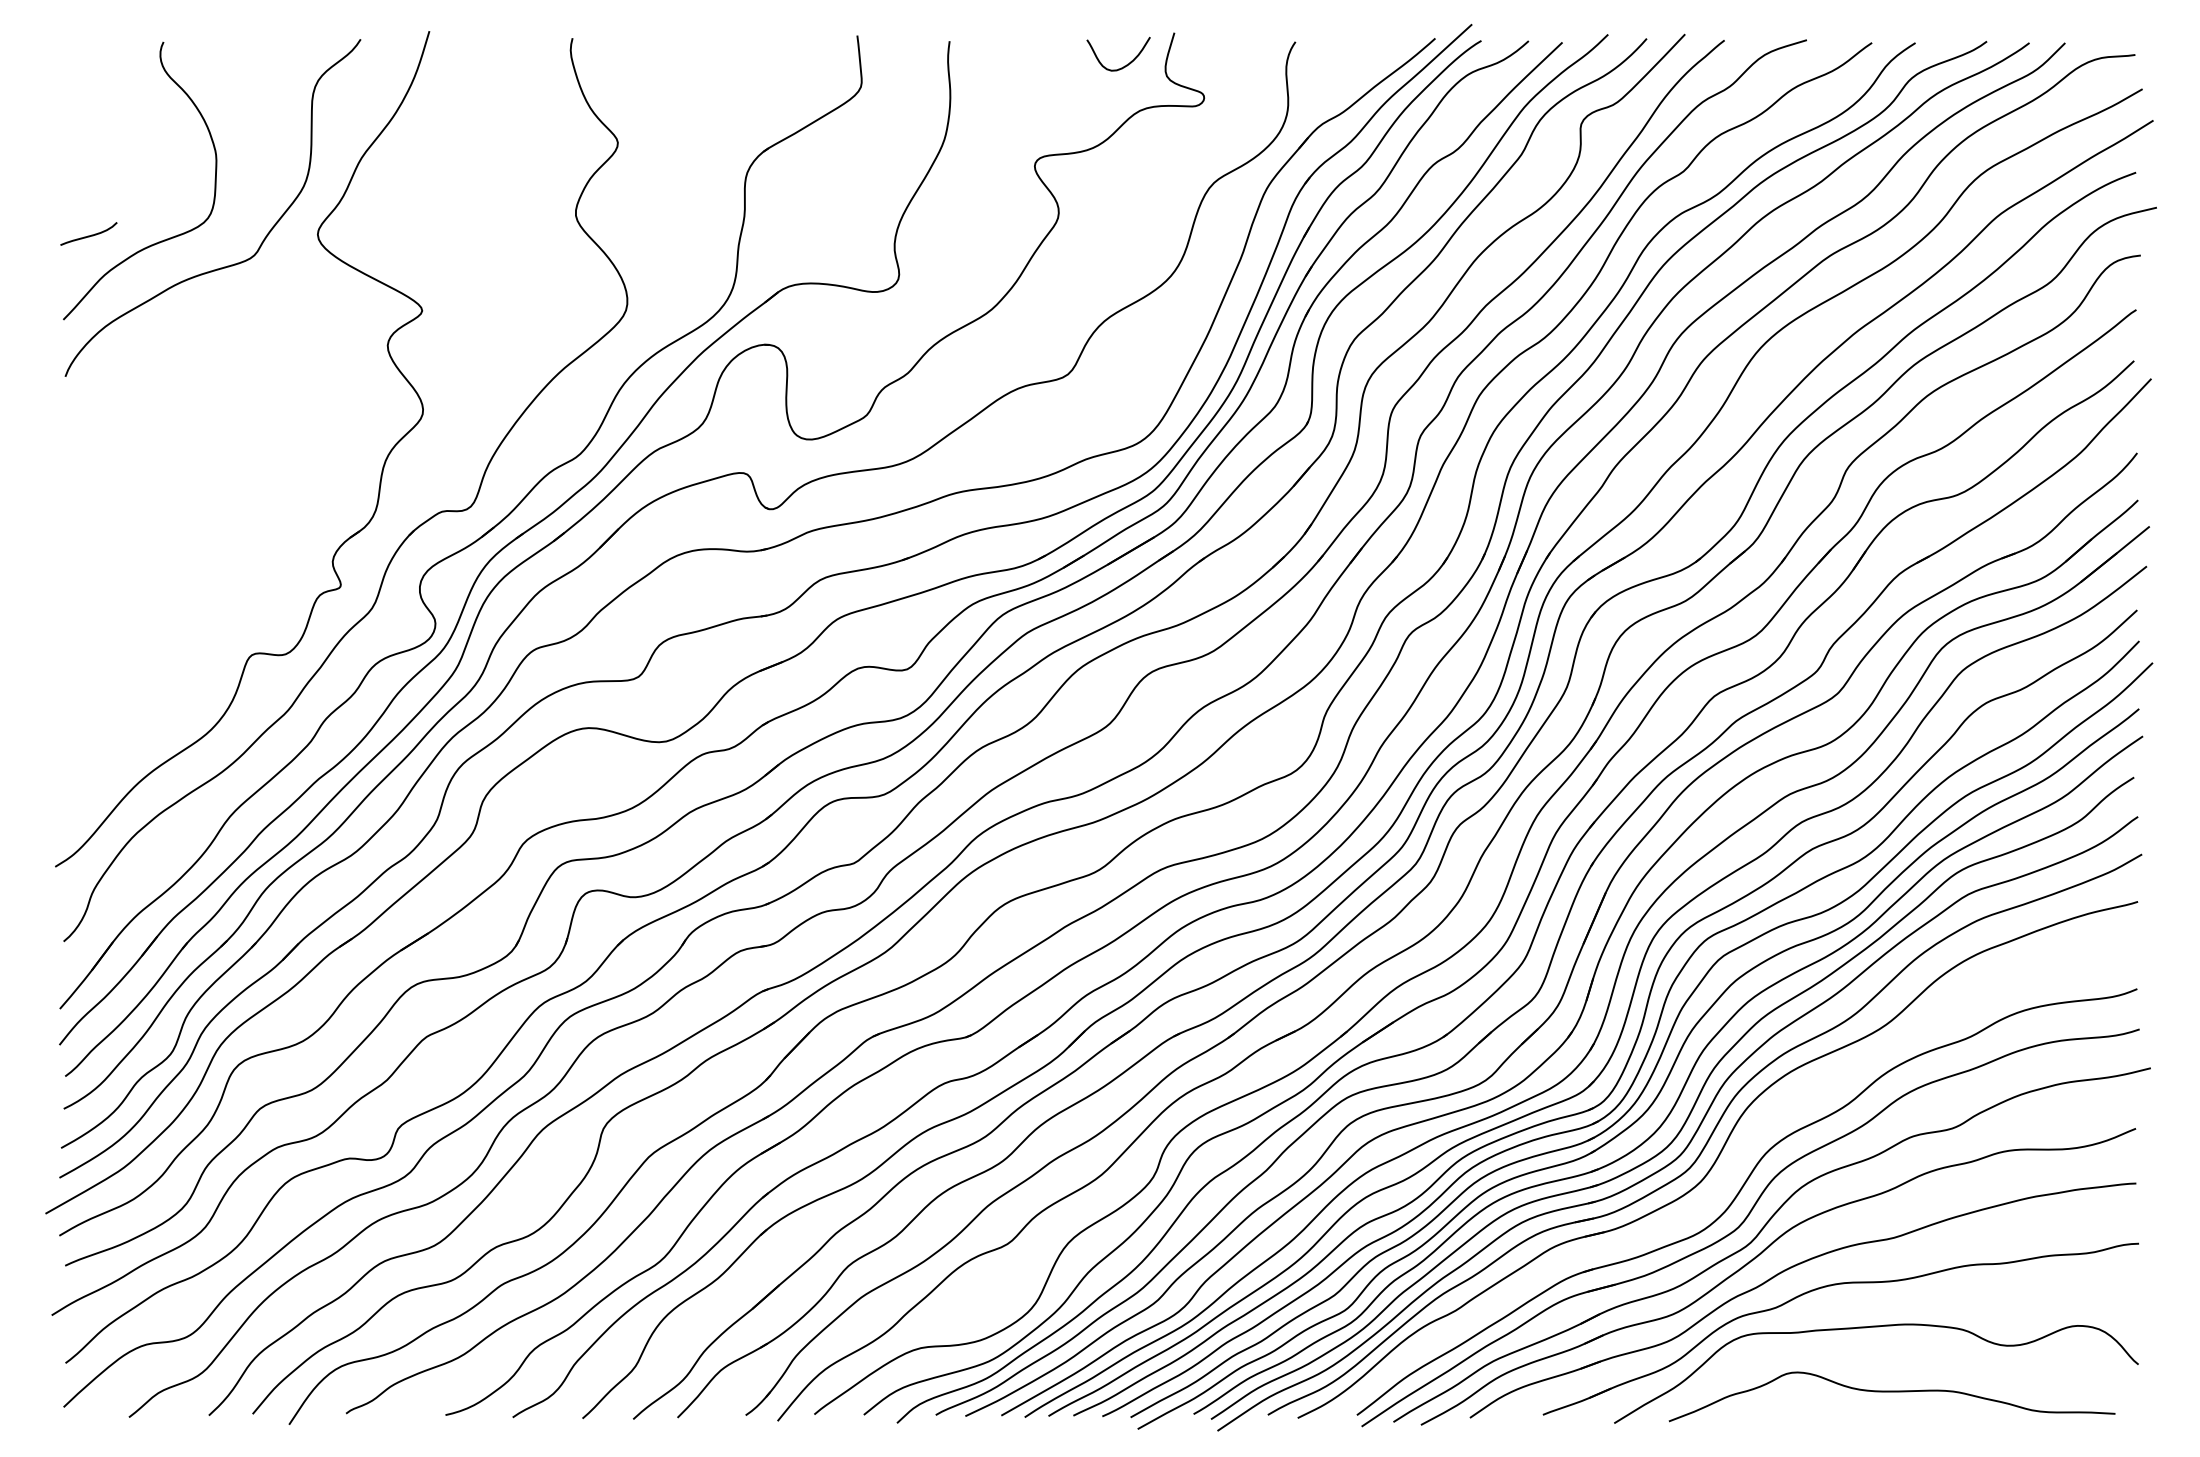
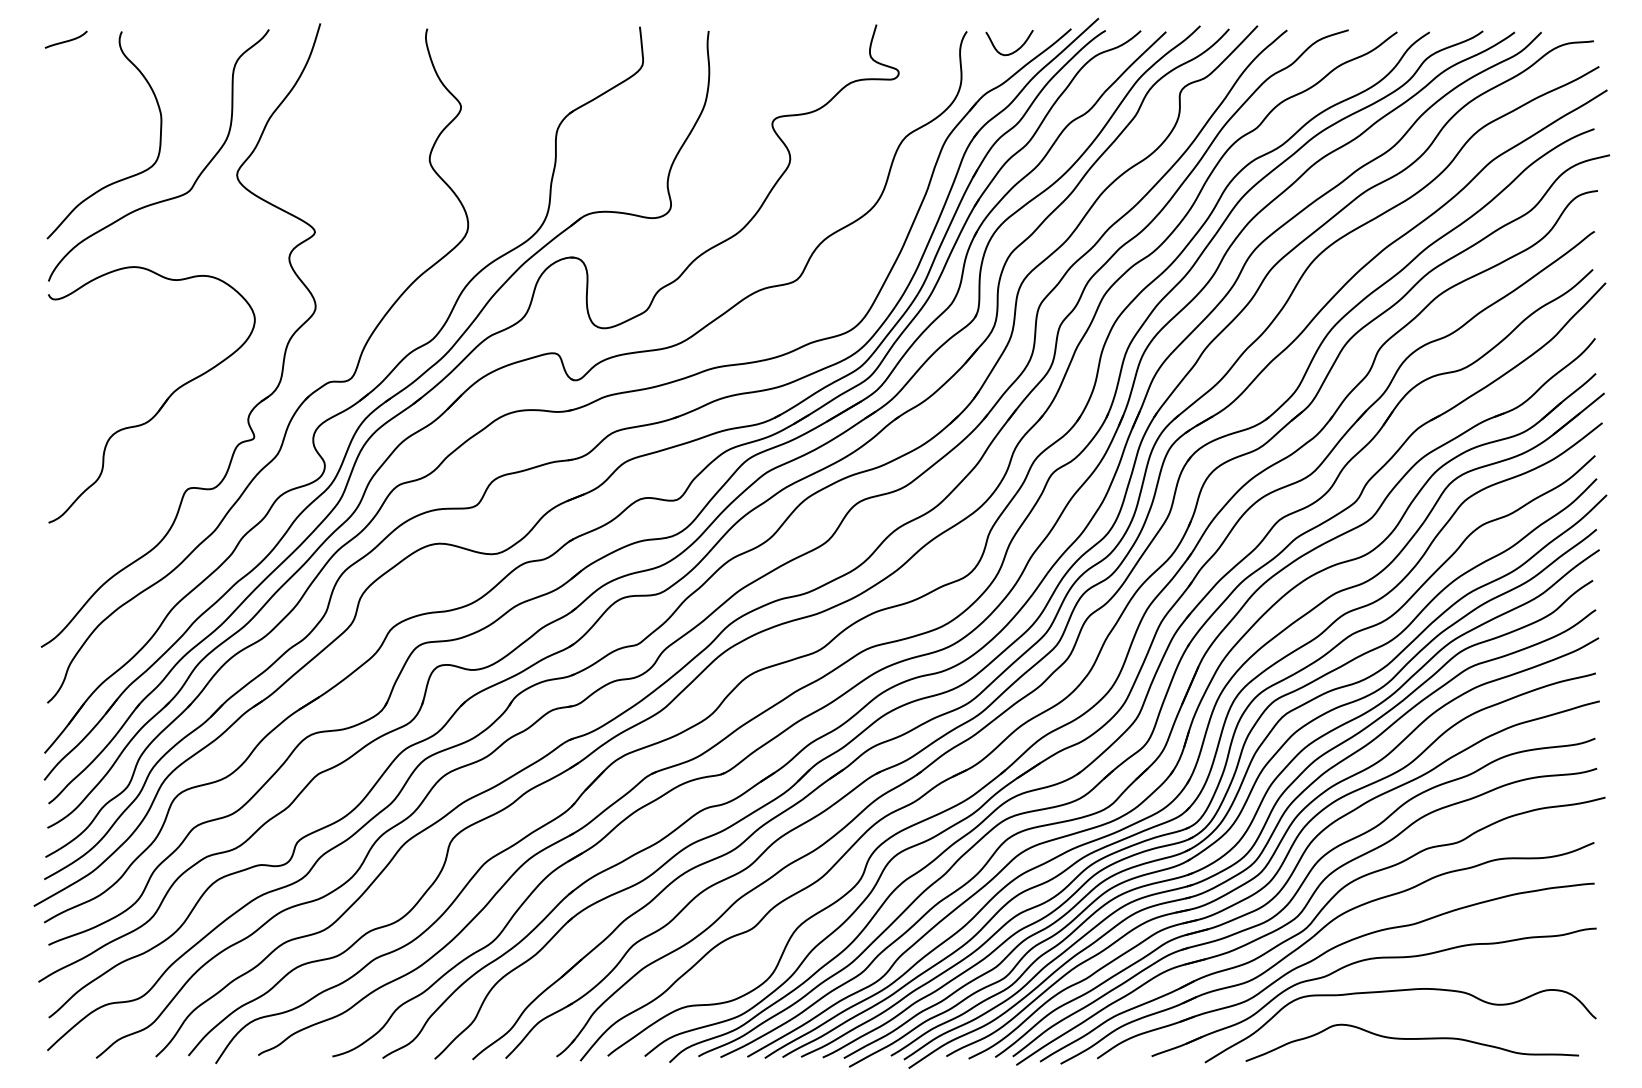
curve: (1124, 65) -> (1013, 51), moved
curve: (88, 235) -> (65, 40), moved
part: (219, 539) -> (163, 402), added
part: (1730, 1173) -> (1291, 876), added

